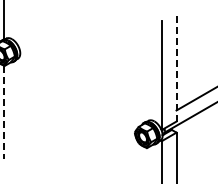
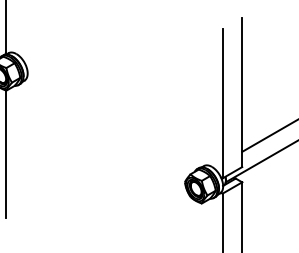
line: (176, 66) -> (242, 91), dashed -> solid
line: (4, 112) -> (6, 154), dashed -> solid

